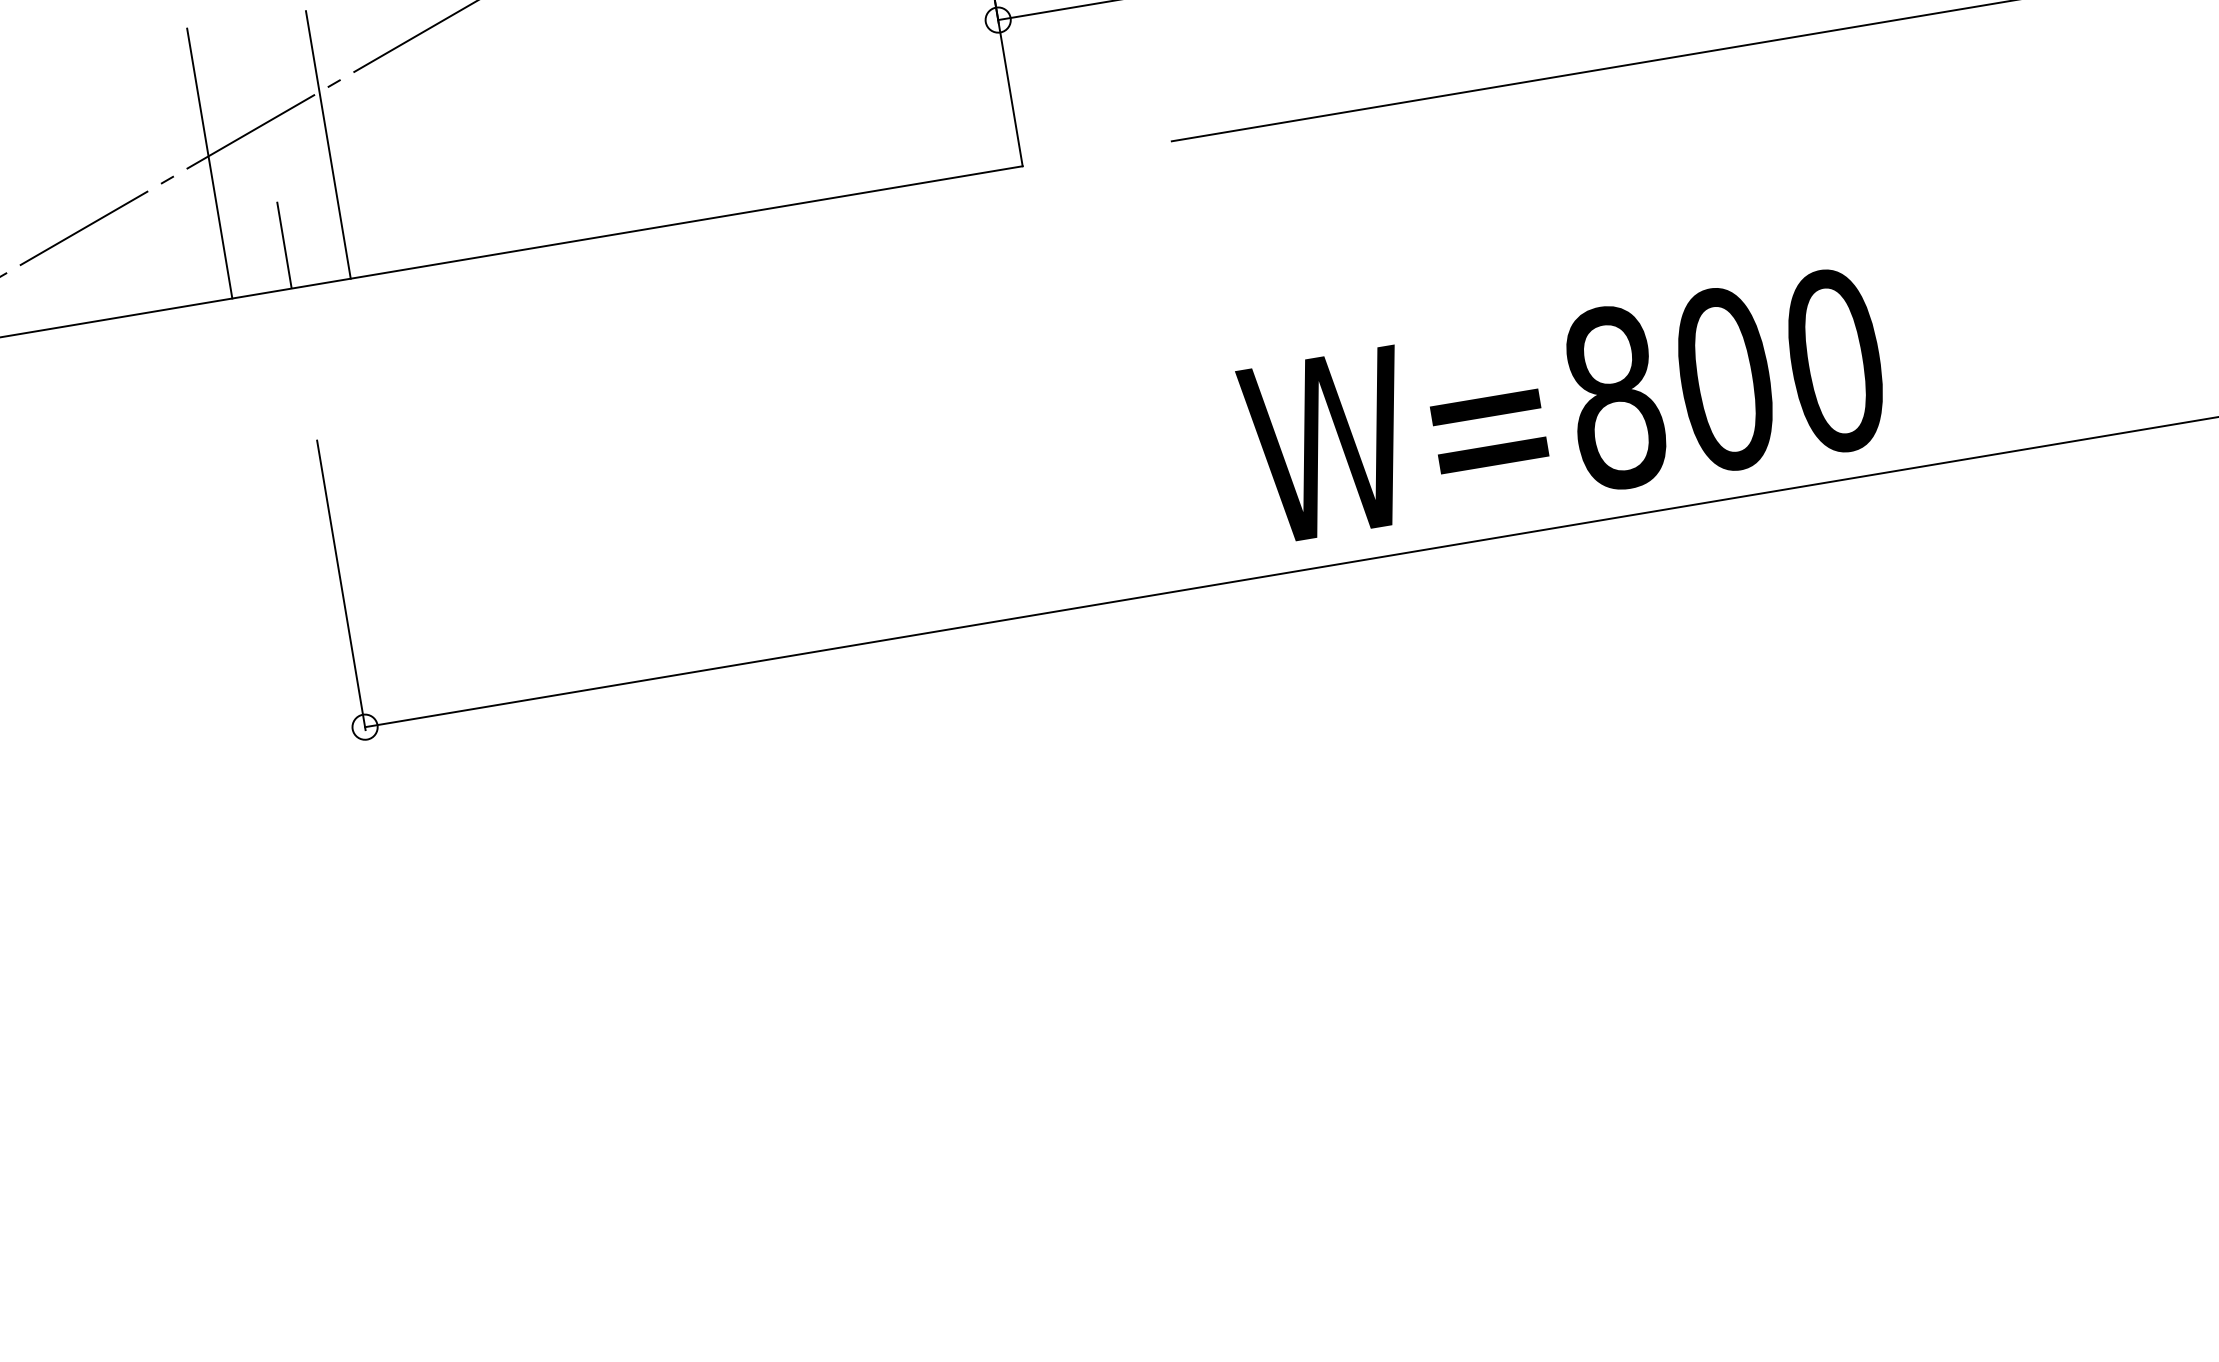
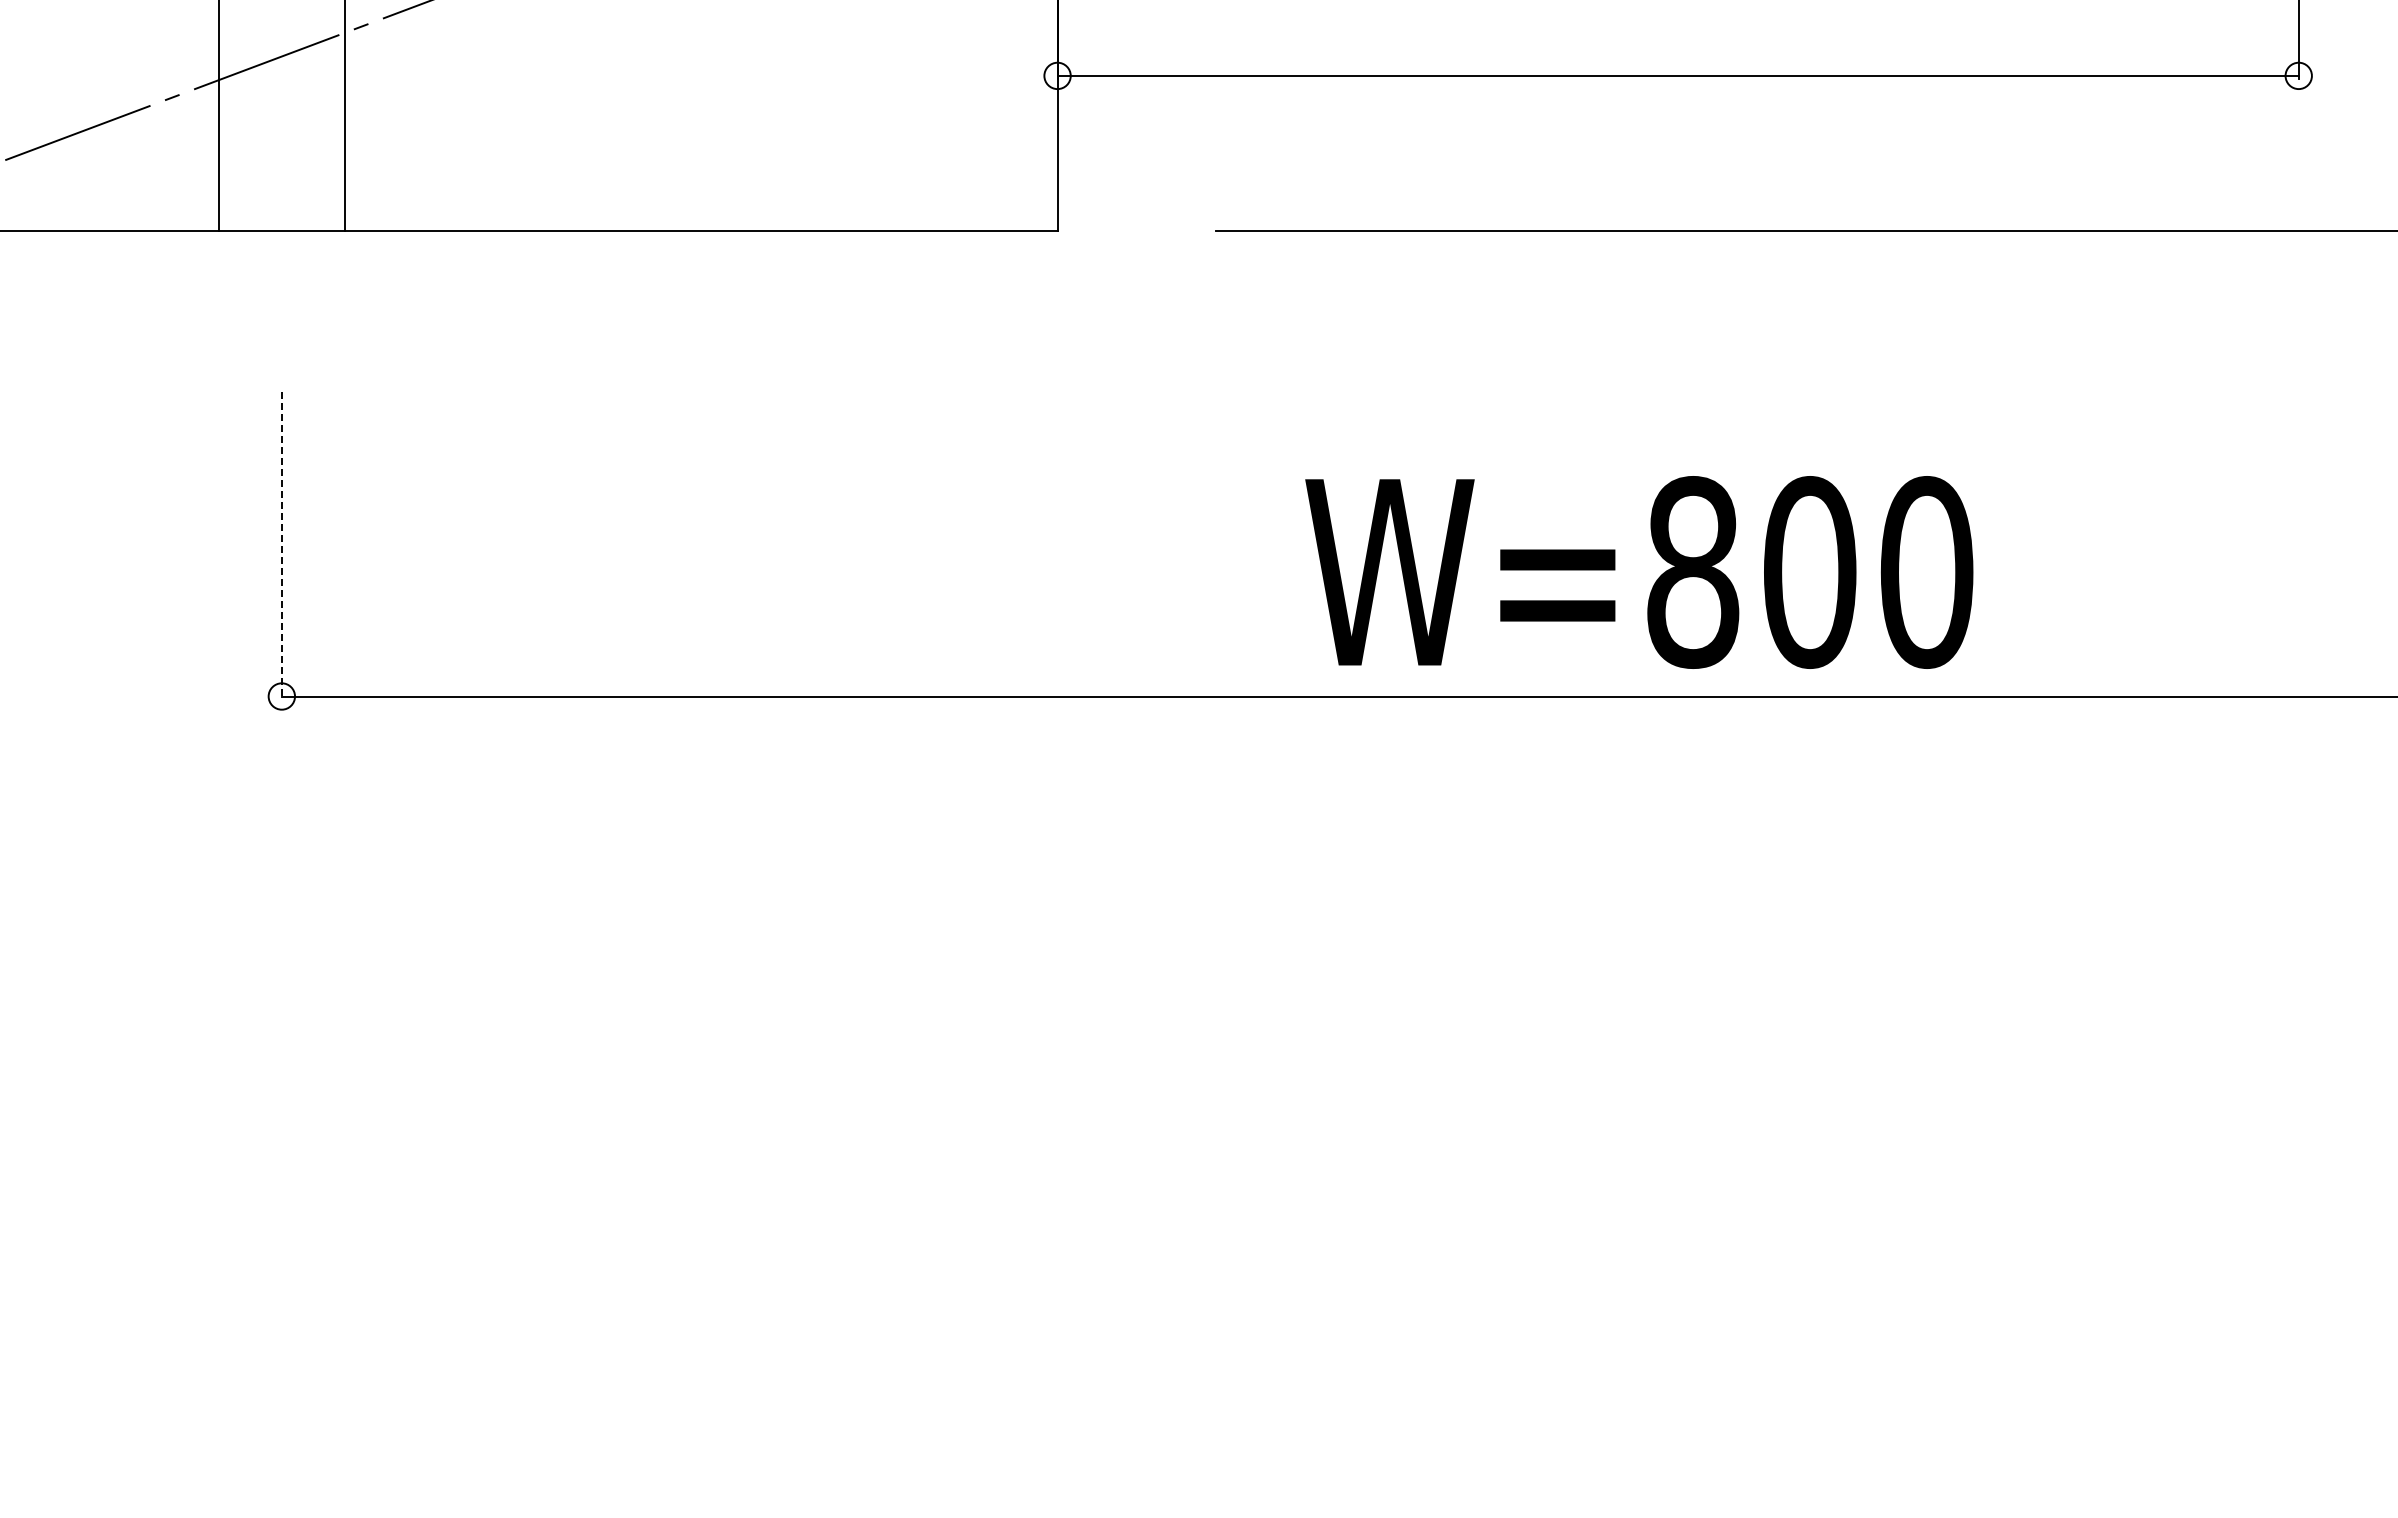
line: (284, 244) -> (281, 184), removed
text: (1564, 406) -> (1639, 572), moved
line: (341, 585) -> (281, 546), solid -> dashed

